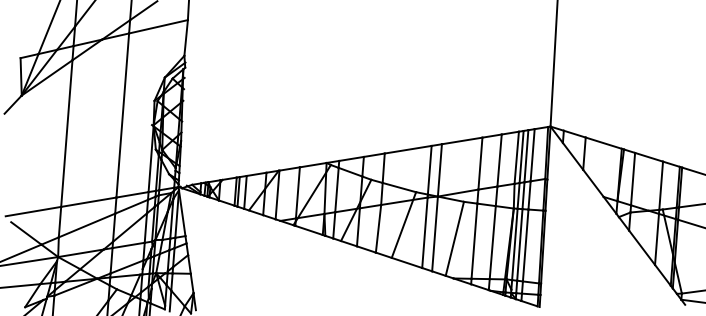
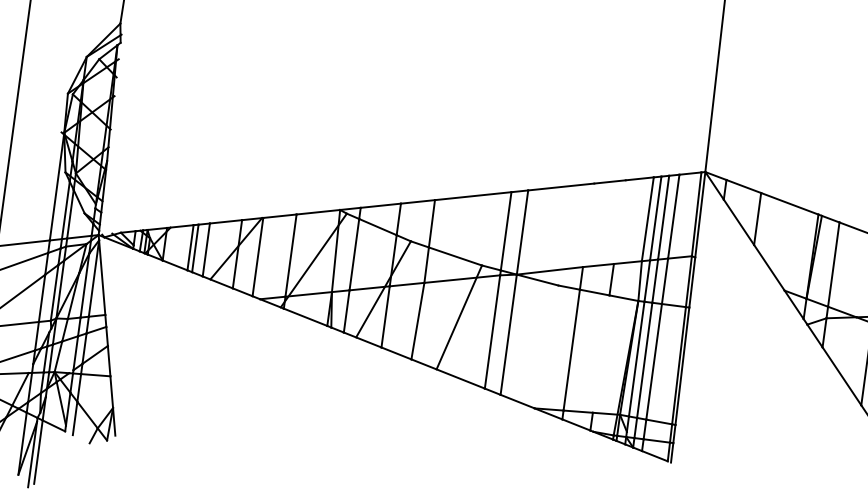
line: (499, 160) -> (619, 222), removed
line: (480, 163) -> (588, 225), removed
line: (454, 238) -> (539, 343), removed
line: (492, 242) -> (600, 353), removed

